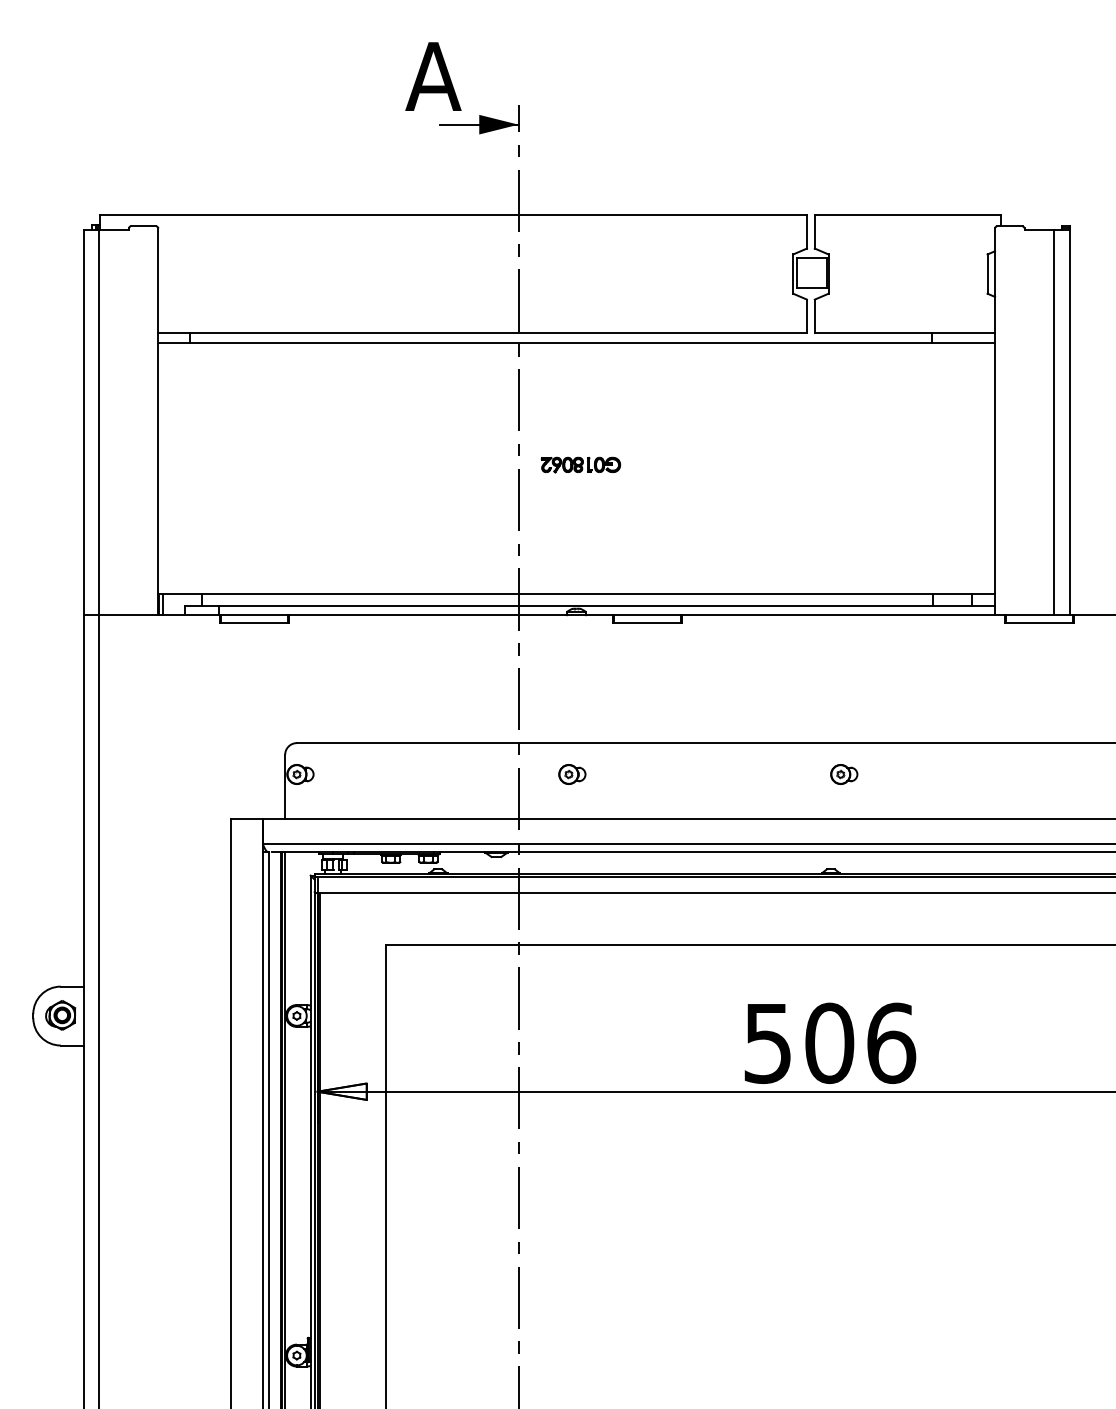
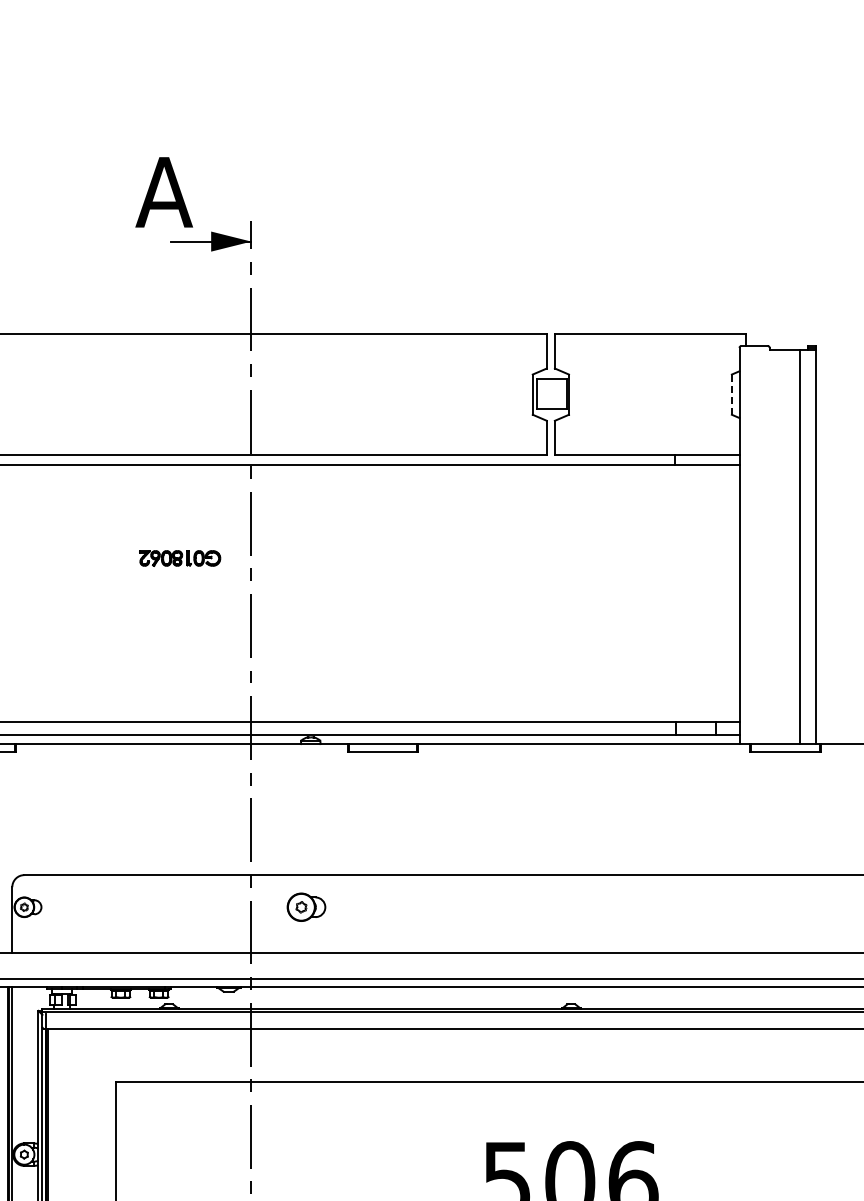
line: (987, 274) -> (731, 395), solid -> dashed
part: (580, 464) -> (179, 557), moved
part: (572, 774) -> (306, 907), size x1.4
part: (844, 774) -> (585, 907), removed

